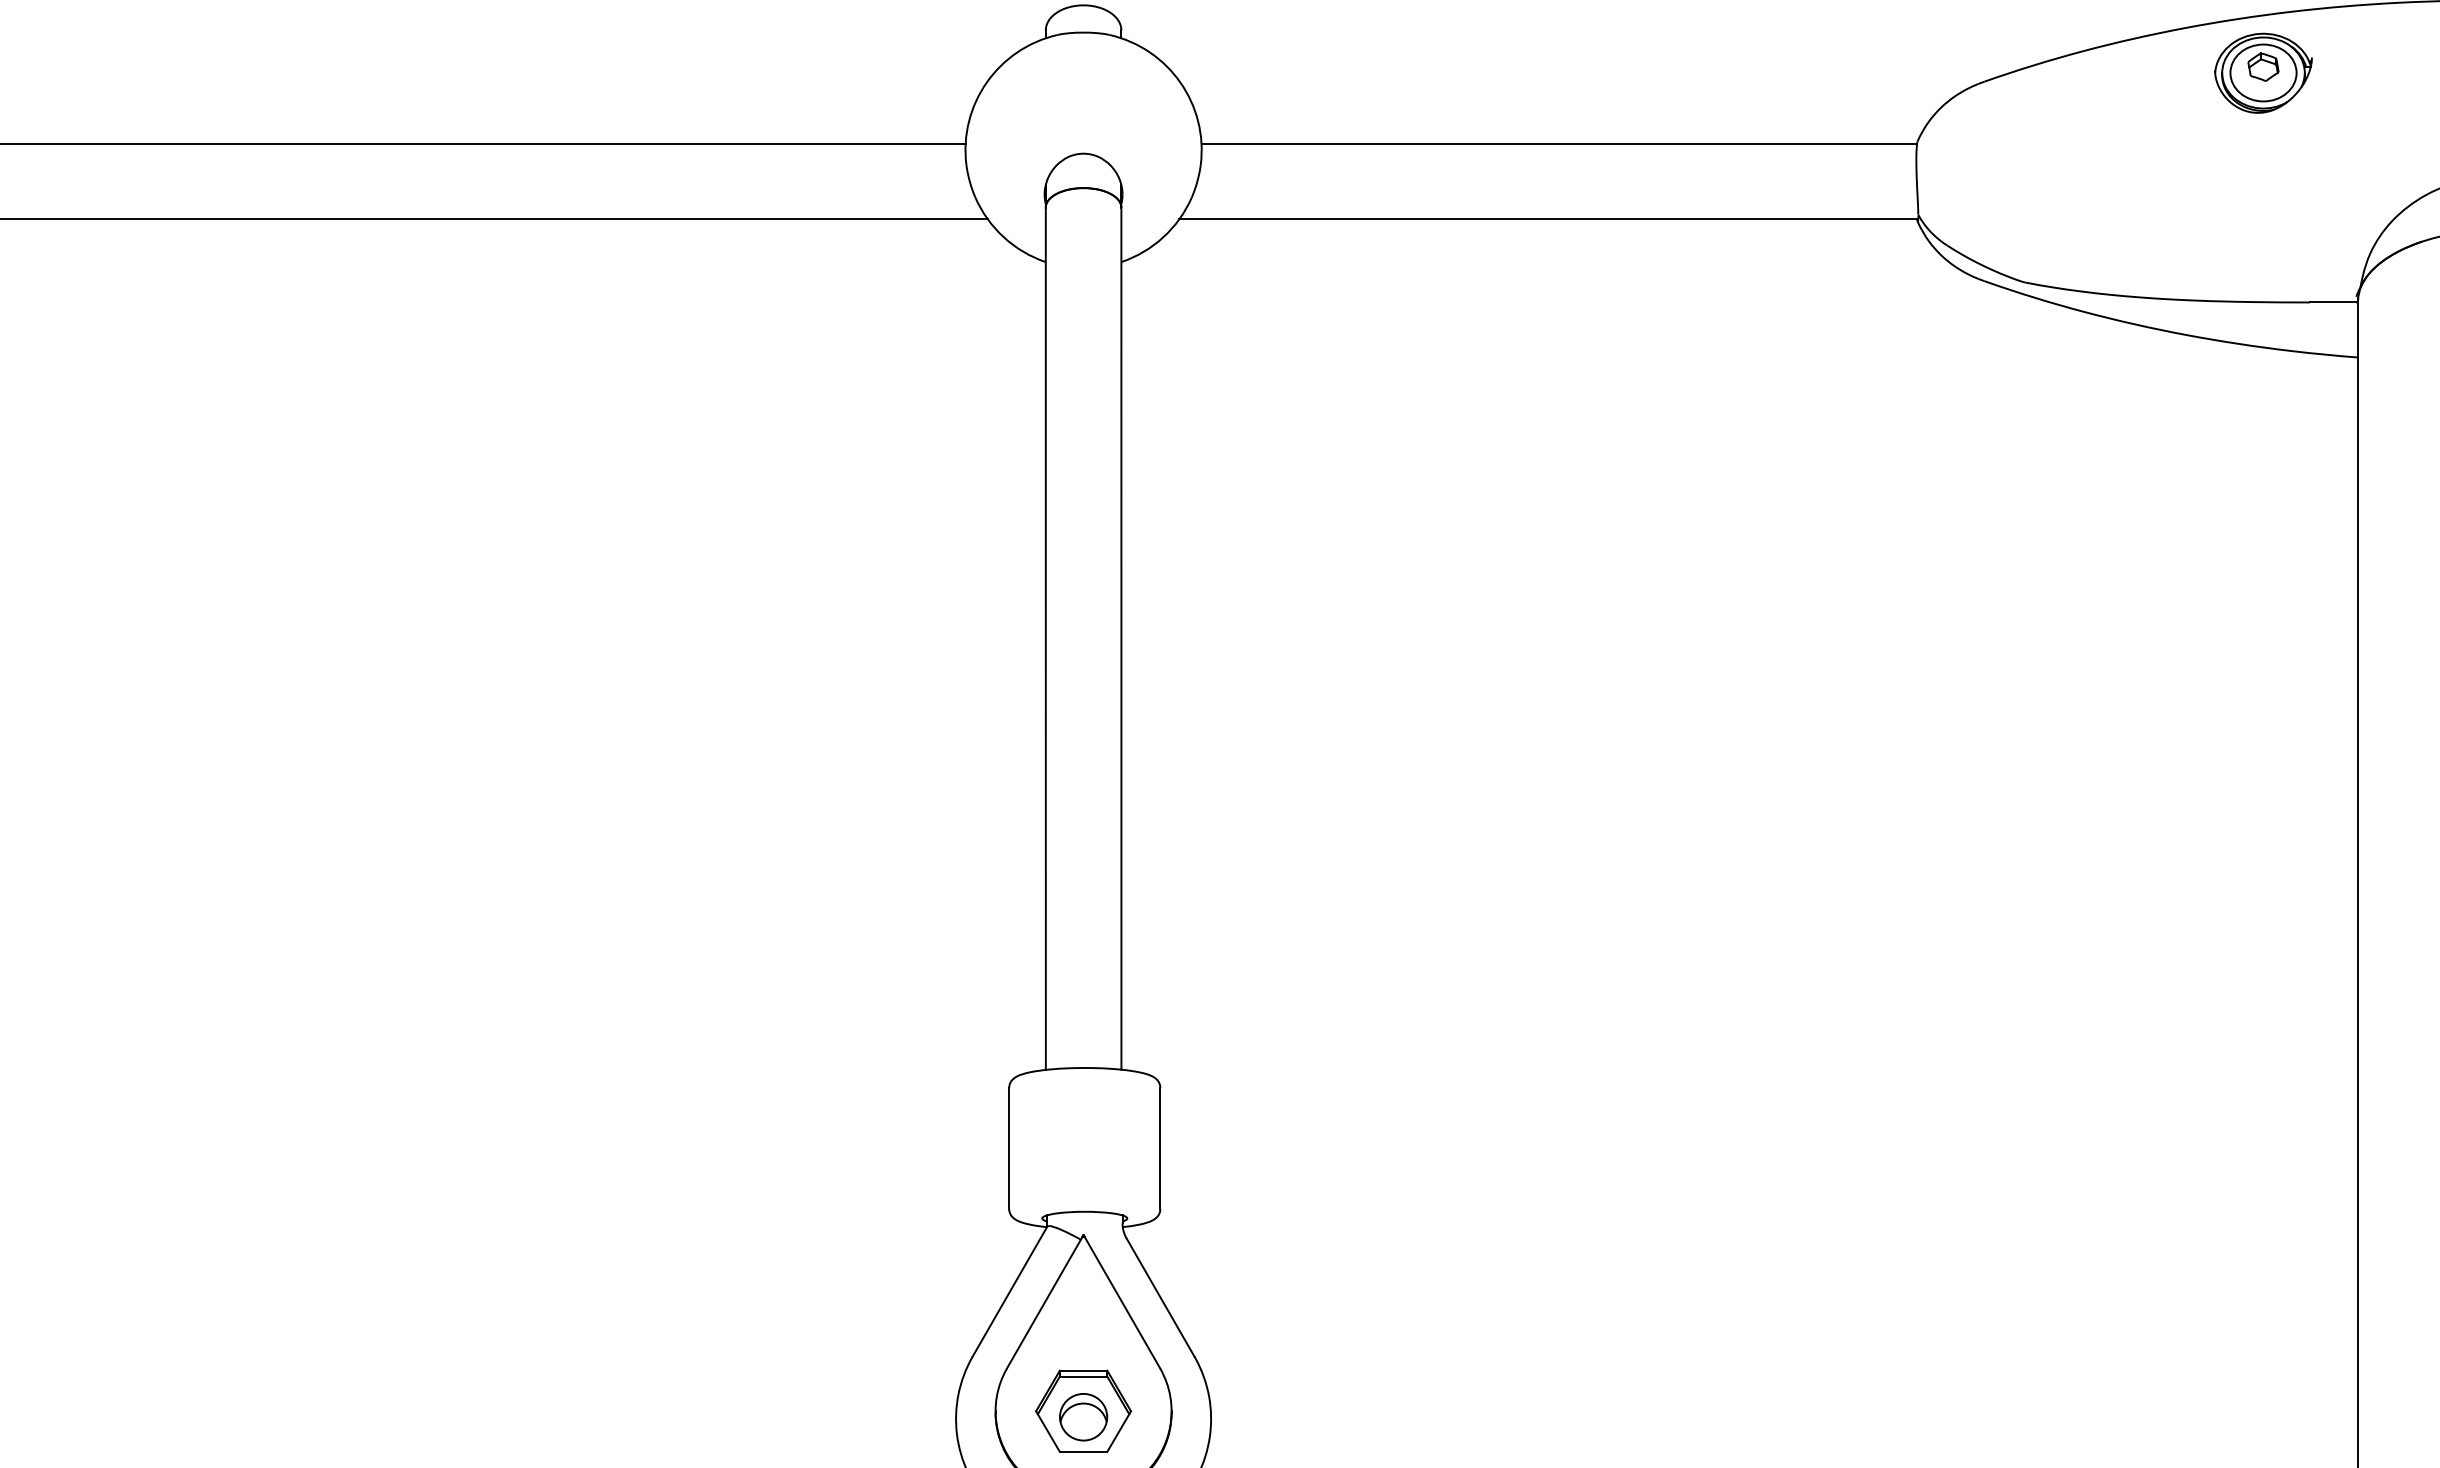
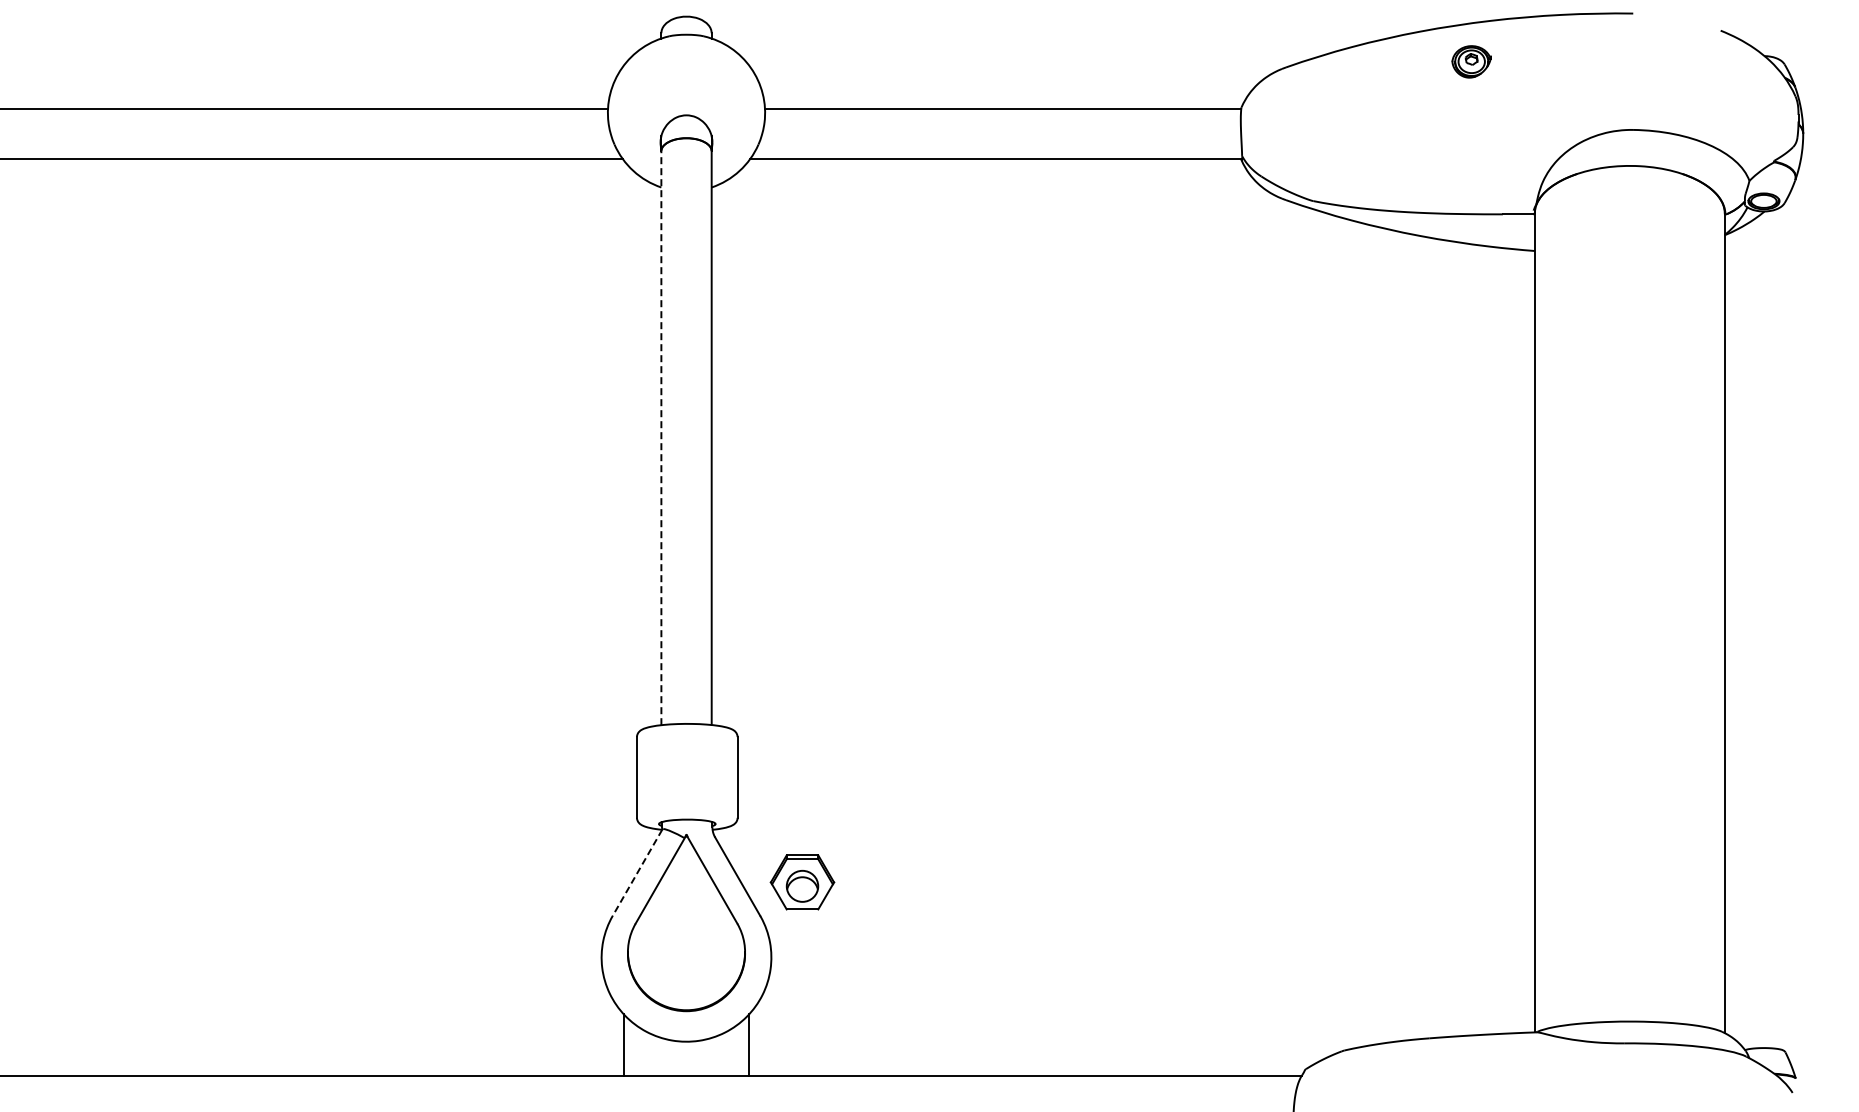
part: (2262, 72) -> (1471, 61), size x0.6
line: (1046, 637) -> (661, 437), solid -> dashed
line: (1009, 1291) -> (637, 872), solid -> dashed
part: (1083, 1411) -> (802, 882), moved

